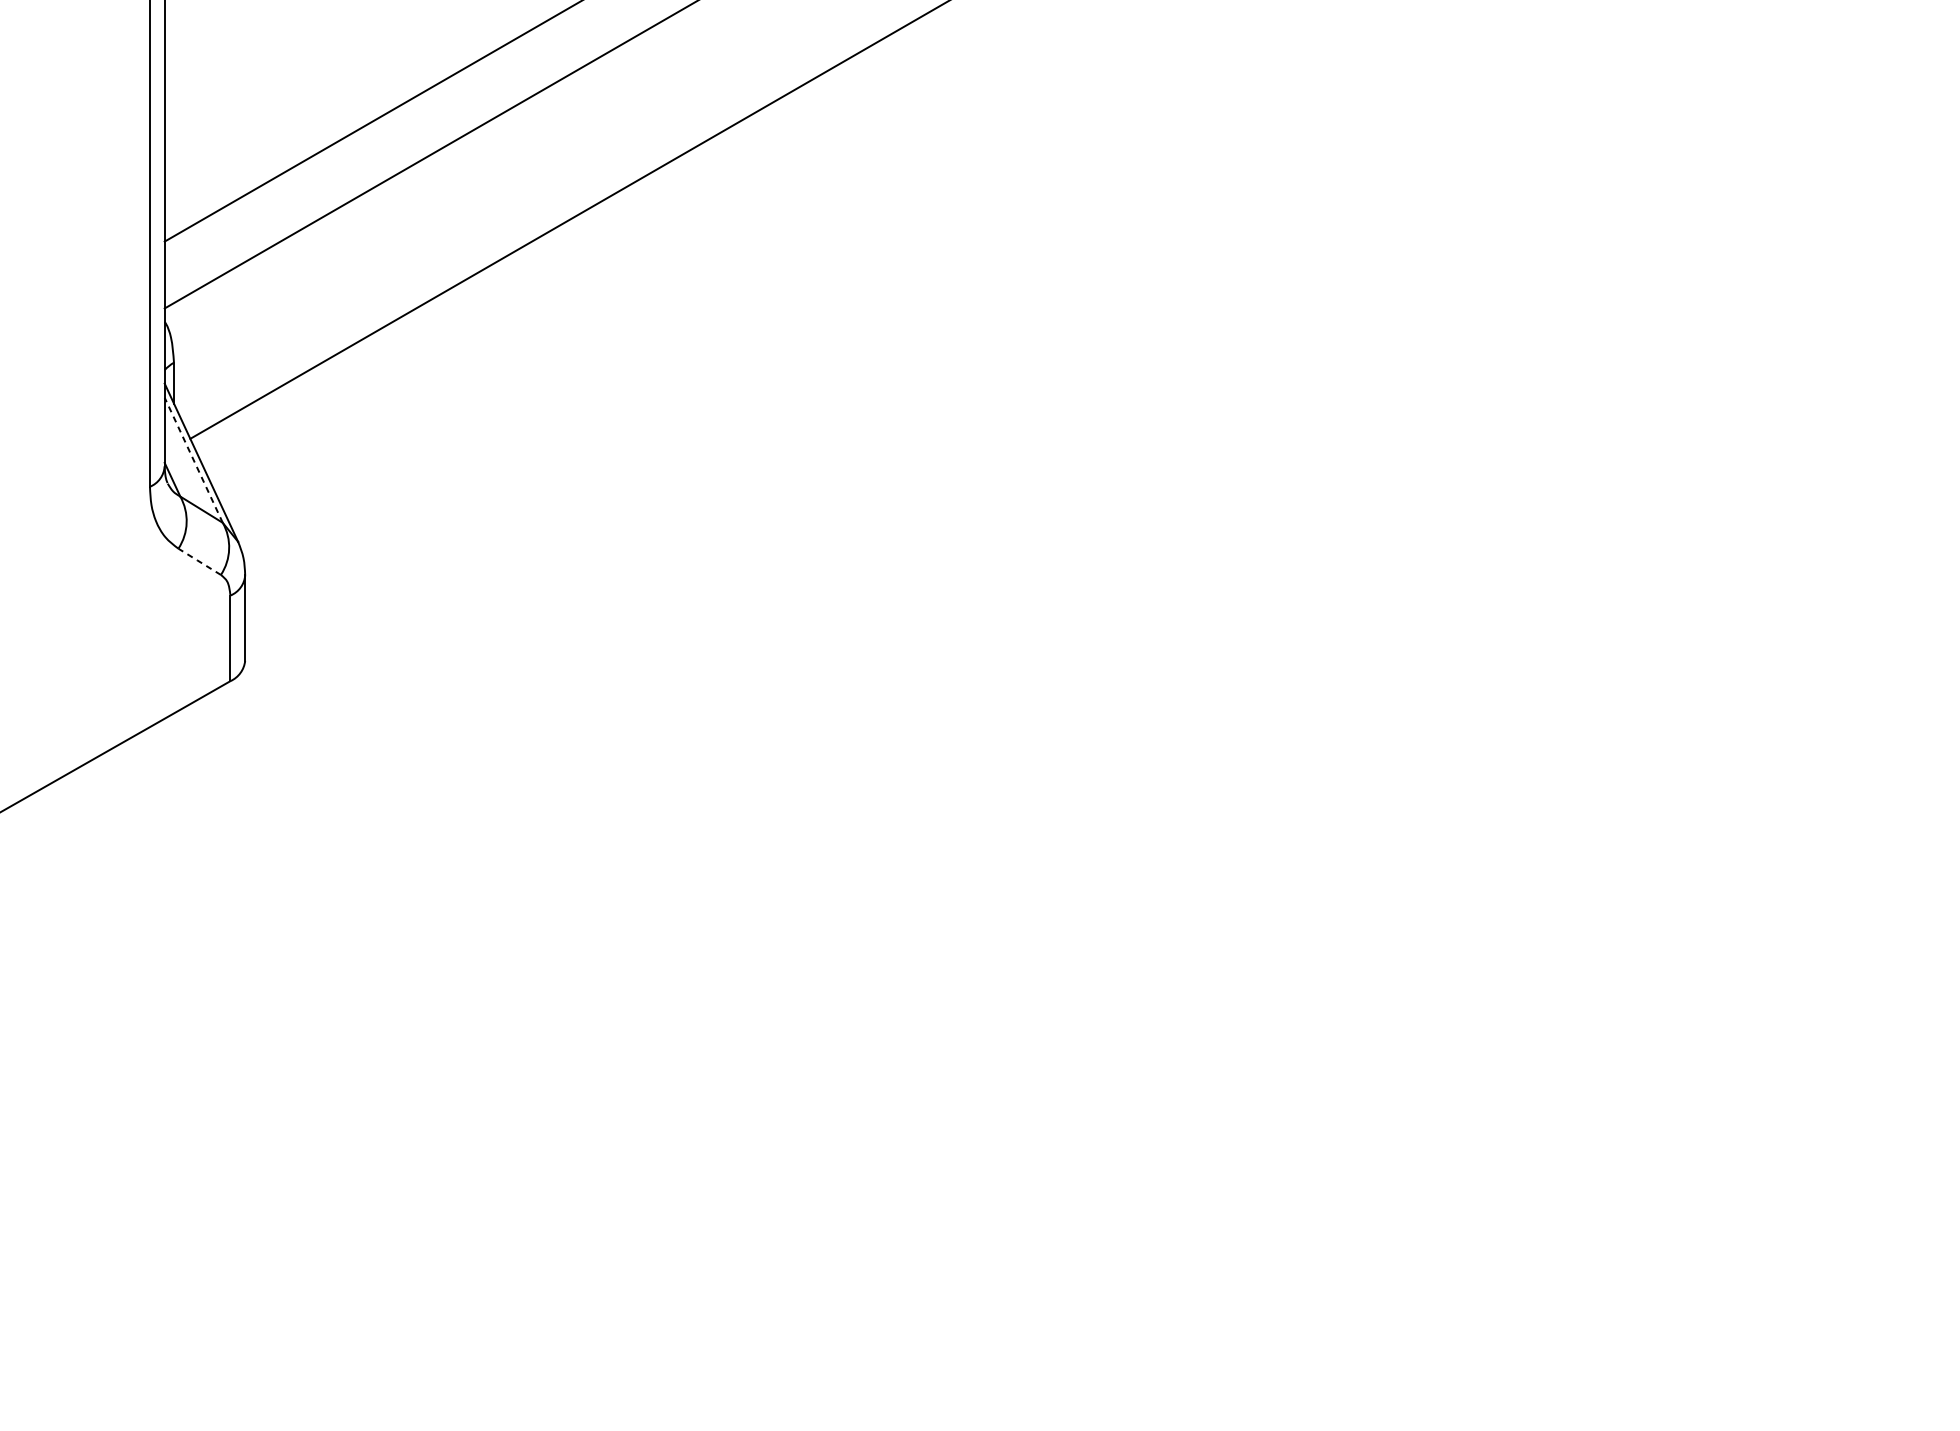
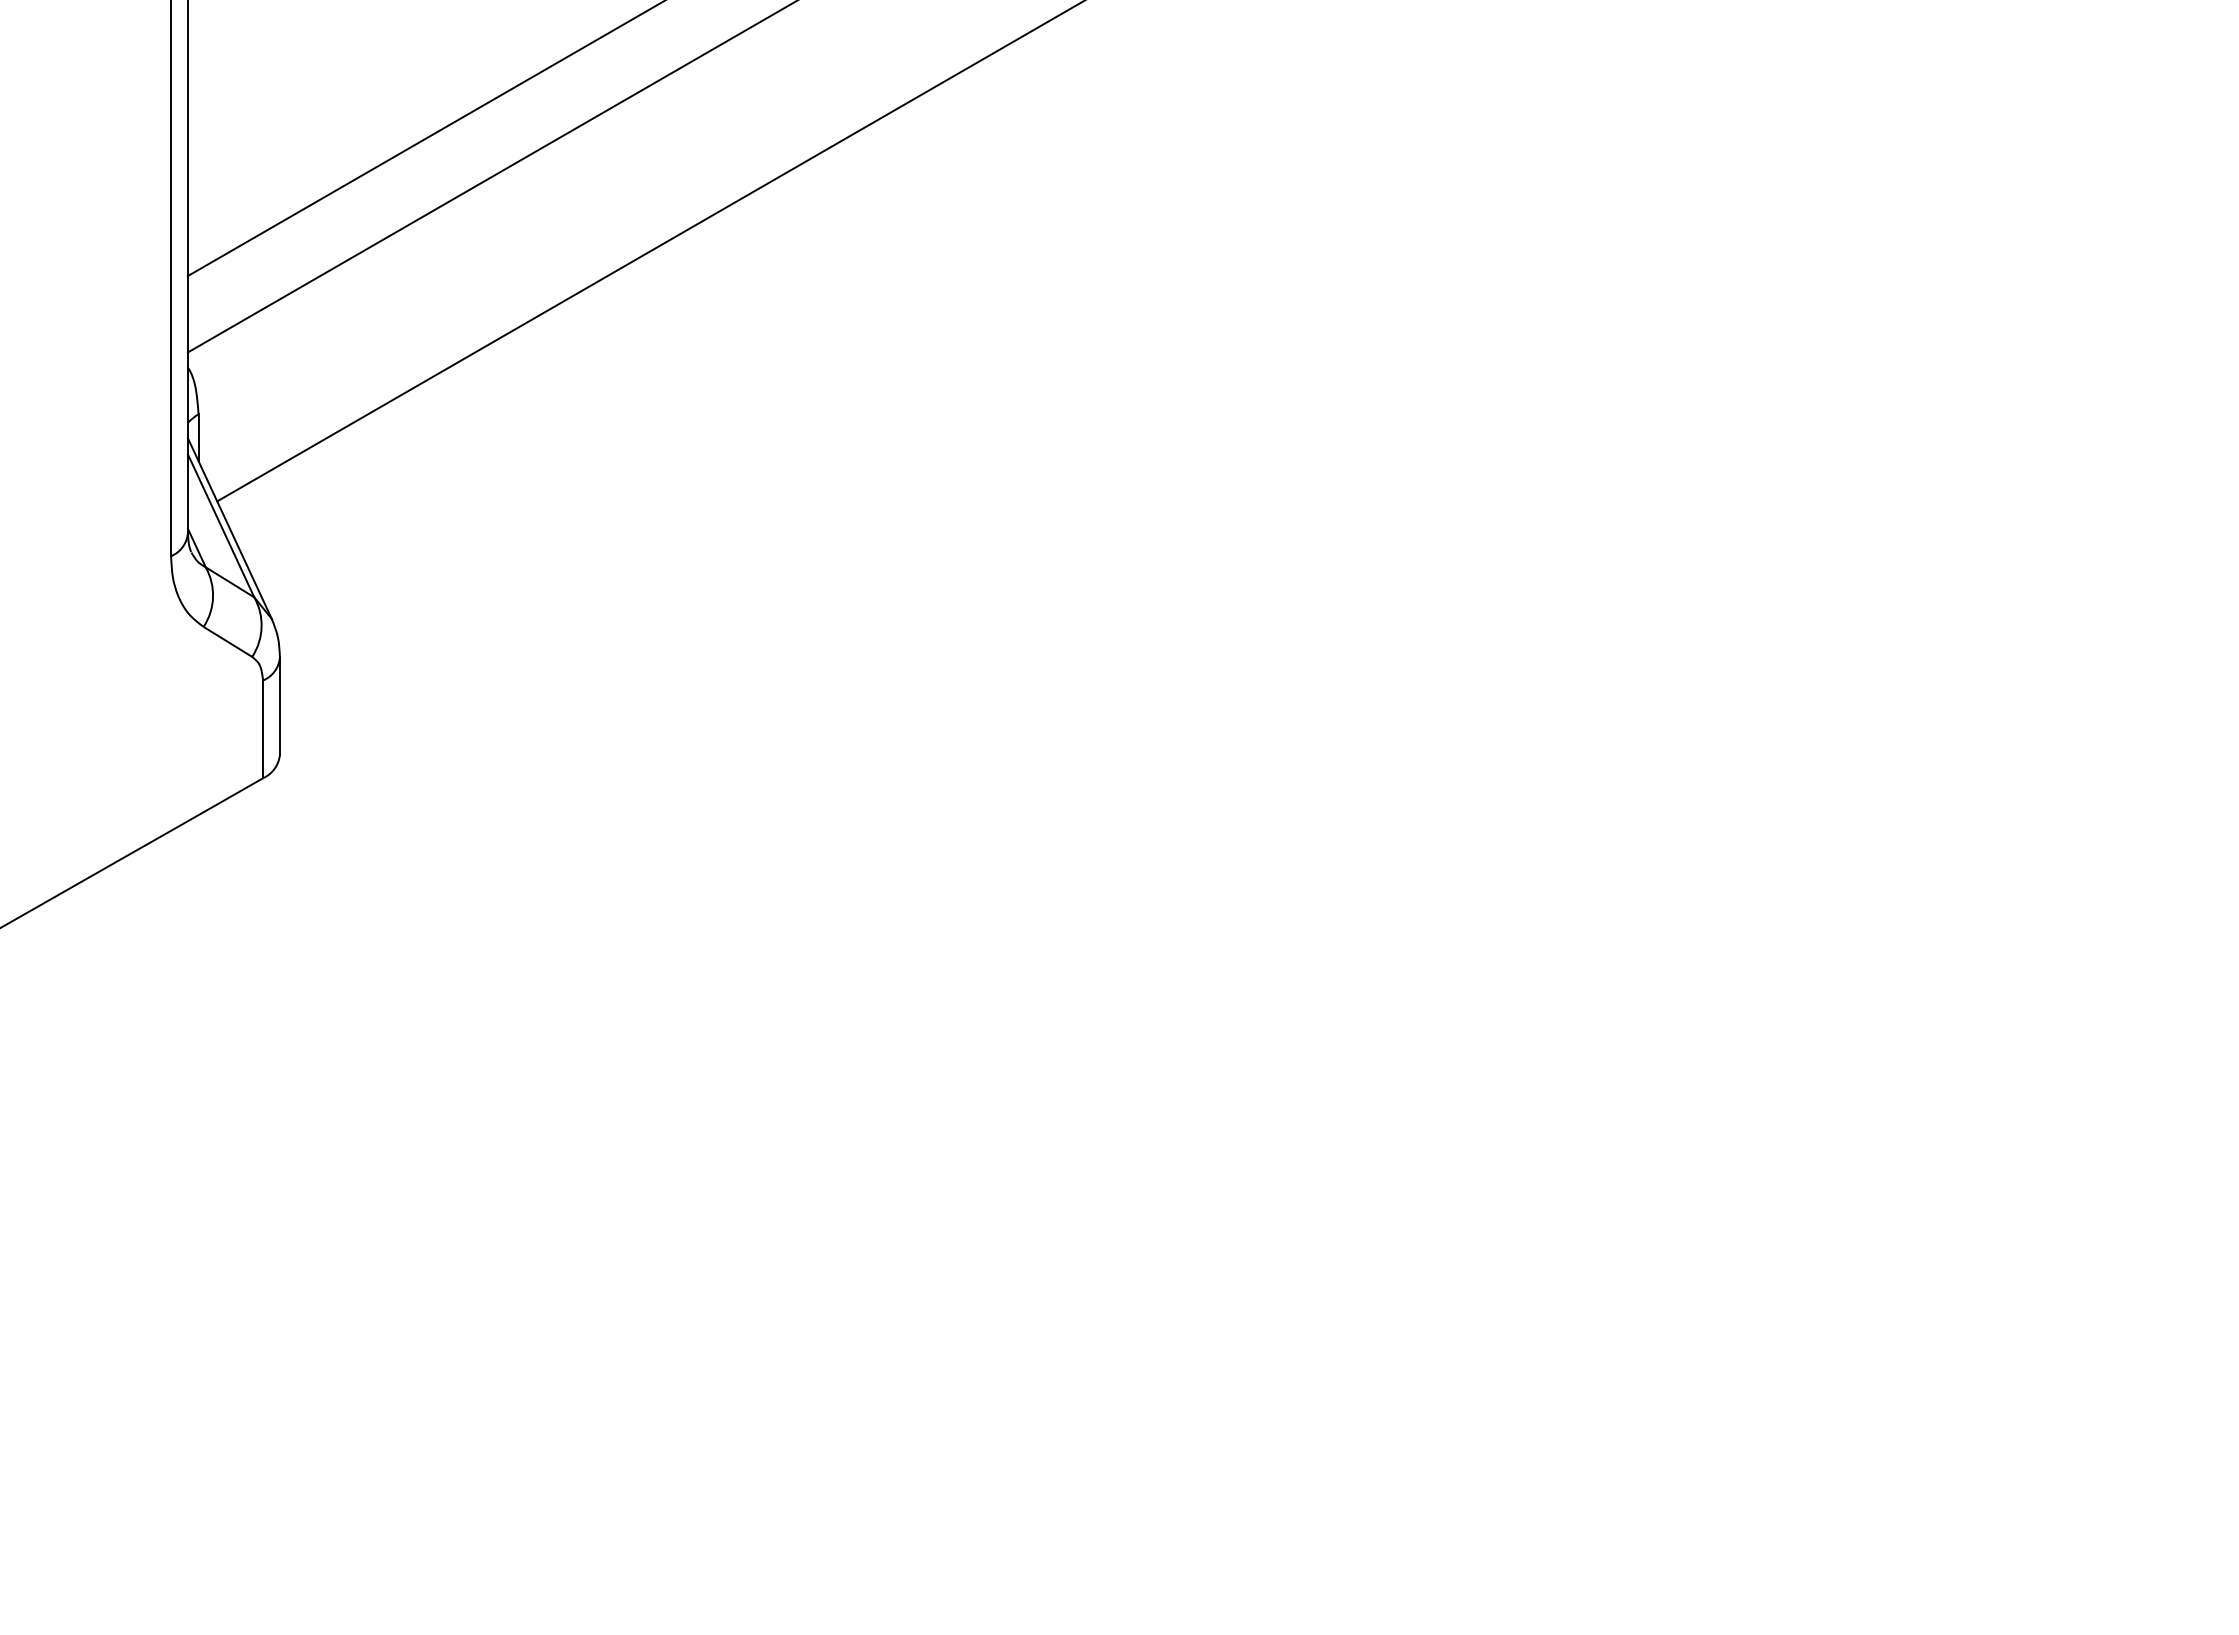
line: (194, 459) -> (221, 525), dashed -> solid
line: (198, 561) -> (226, 641), dashed -> solid

